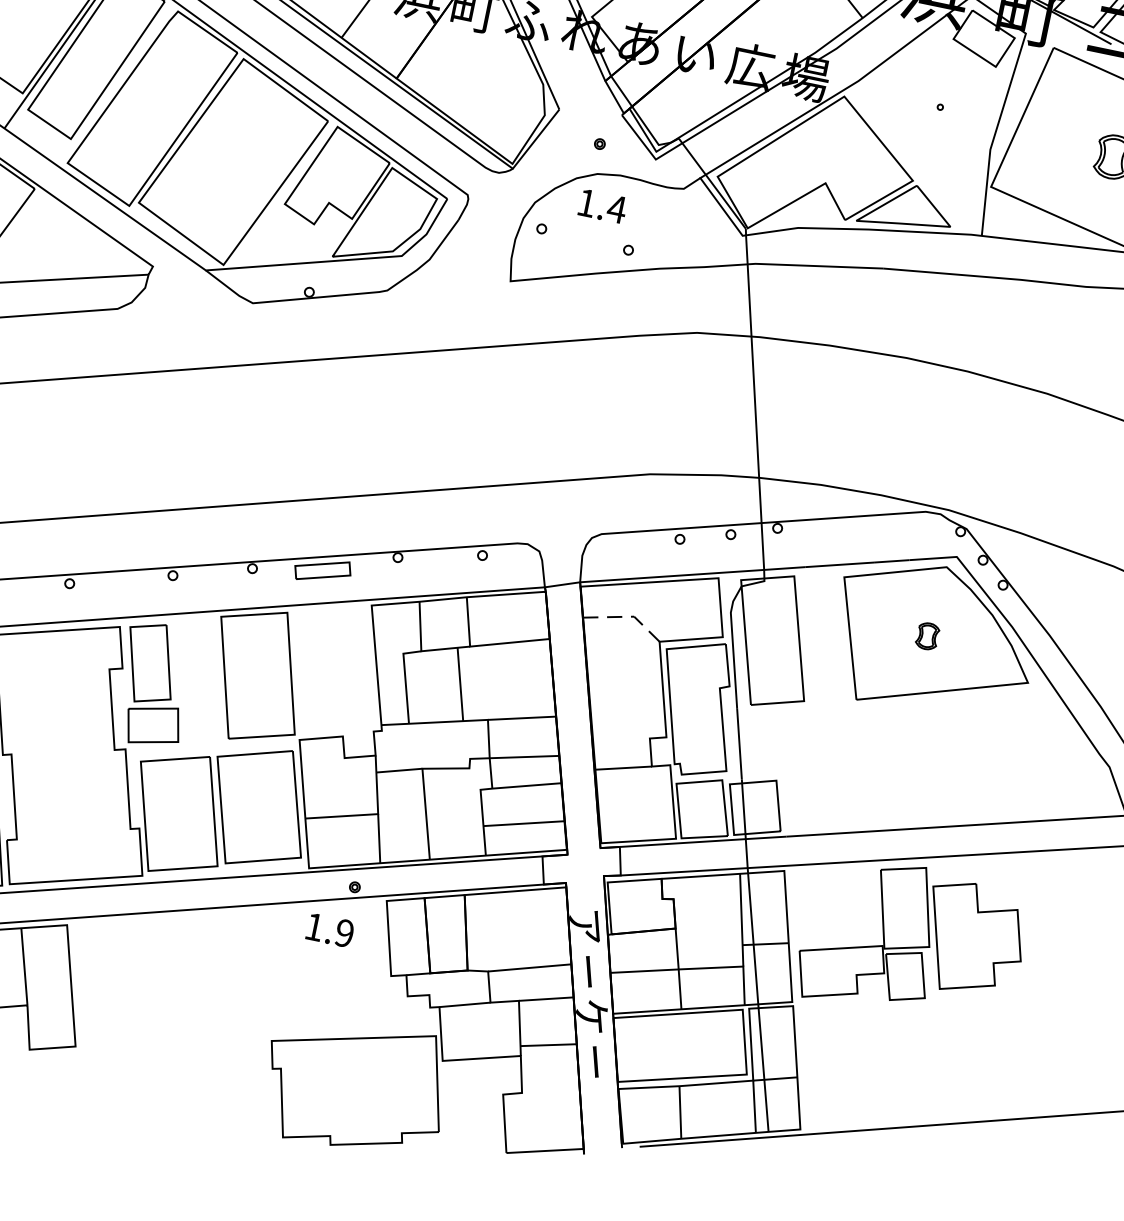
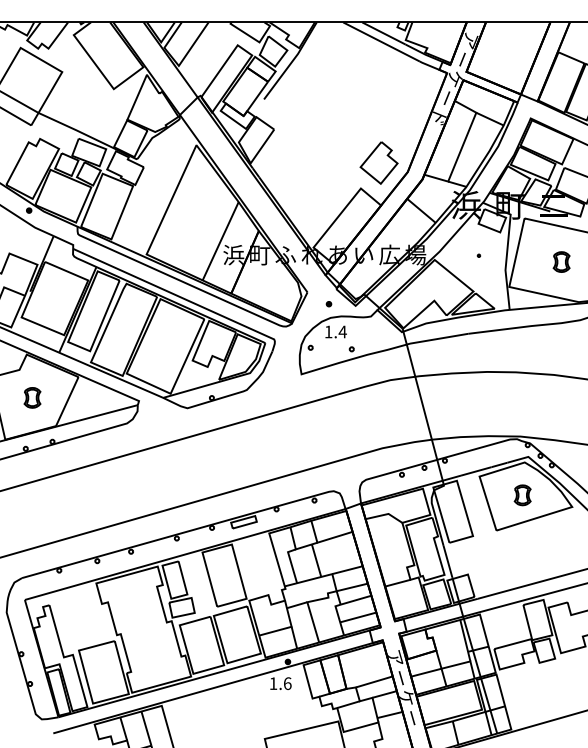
line: (627, 616) -> (385, 514), dashed -> solid
part: (927, 636) -> (522, 495), size x1.67
text: (344, 932) -> (287, 683), 1.9 -> 1.6

